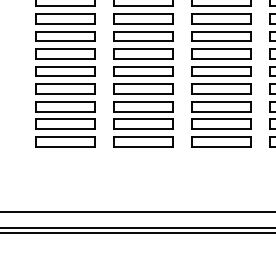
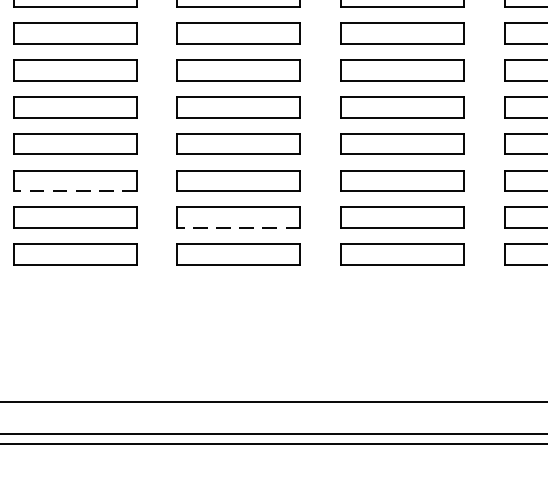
line: (64, 111) -> (73, 190), solid -> dashed
line: (142, 129) -> (237, 228), solid -> dashed

